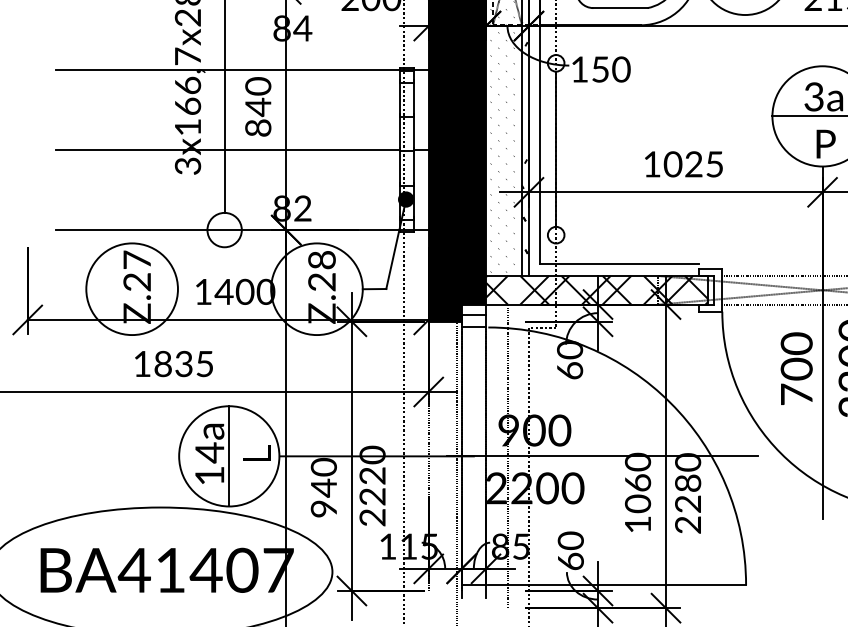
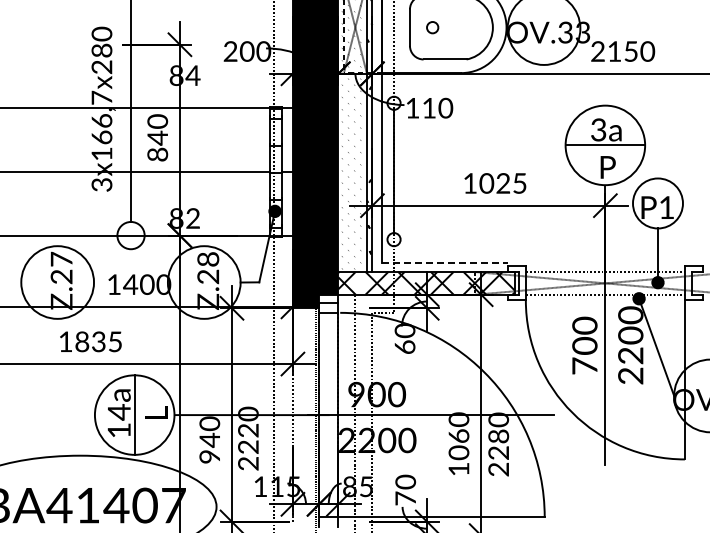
text: (599, 69) -> (428, 108), 150 -> 110
line: (621, 264) -> (445, 262), solid -> dashed
text: (570, 561) -> (405, 498), 60 -> 70

